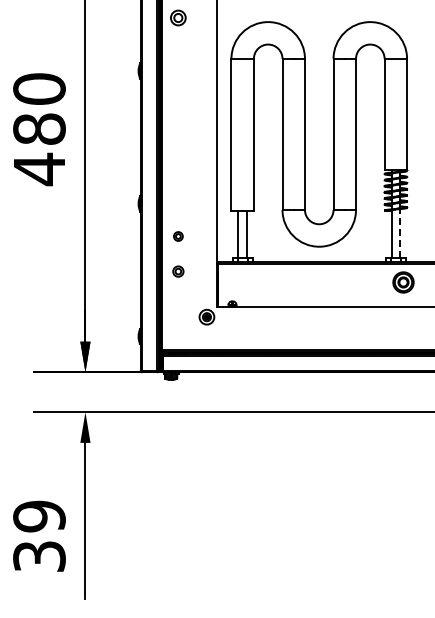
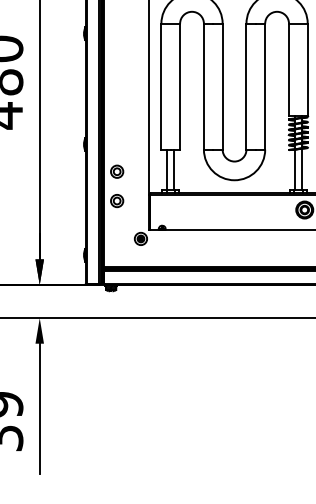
line: (400, 233) -> (302, 169), dashed -> solid
part: (178, 236) -> (117, 171), size x1.67
part: (178, 271) -> (117, 200), size x1.43

